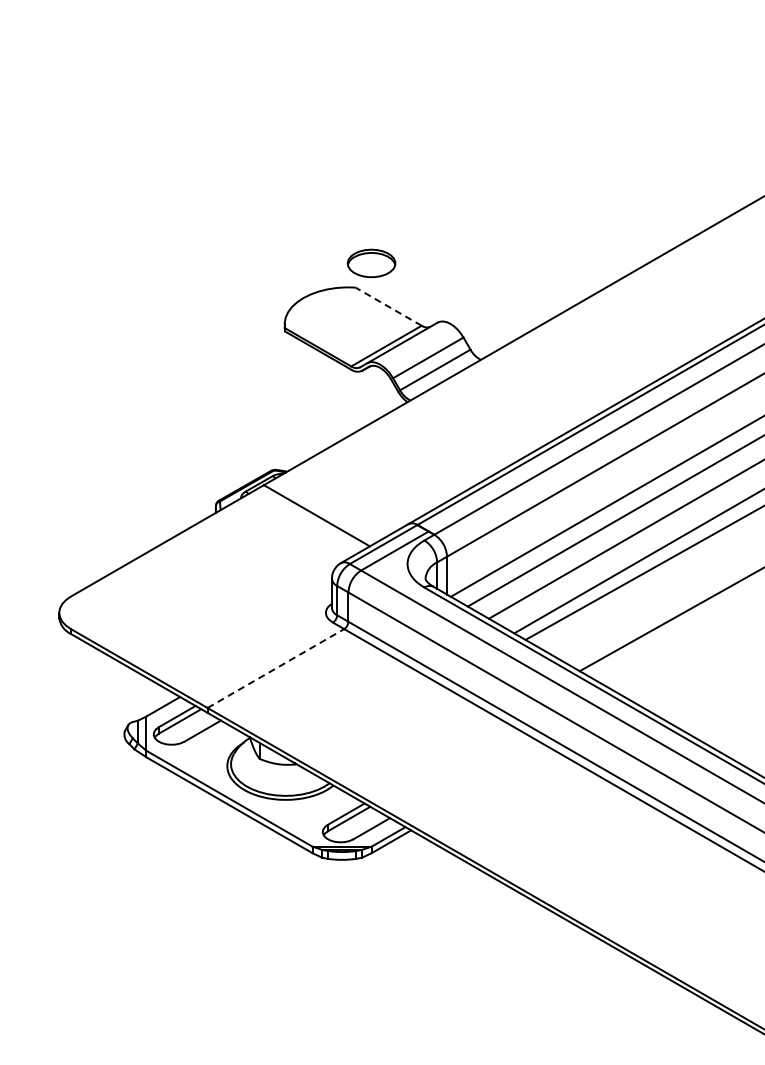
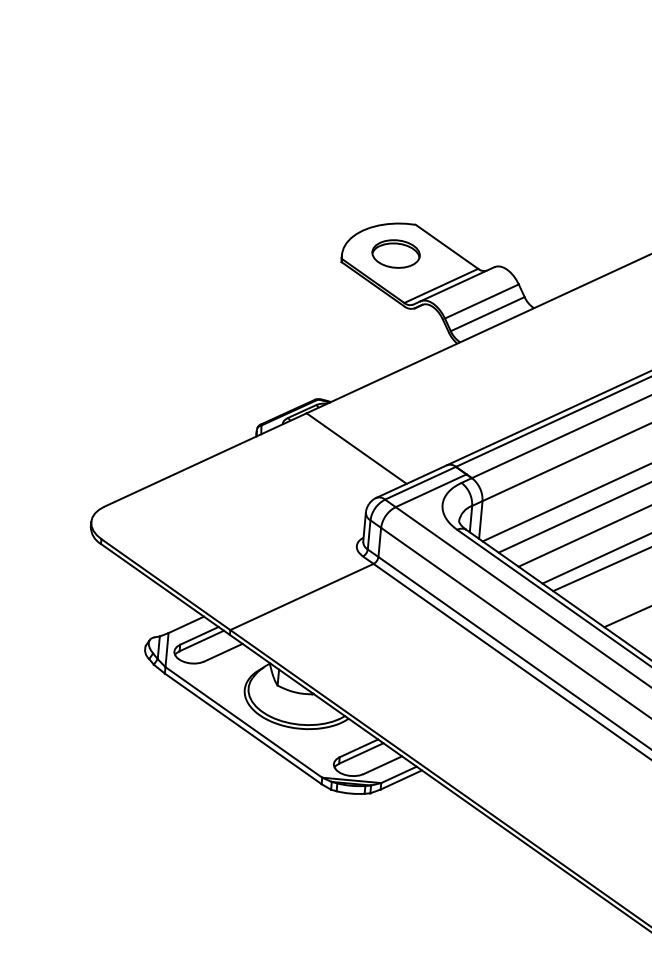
part: (371, 263) -> (396, 254), moved
line: (388, 306) -> (446, 246), dashed -> solid
line: (275, 668) -> (301, 596), dashed -> solid

